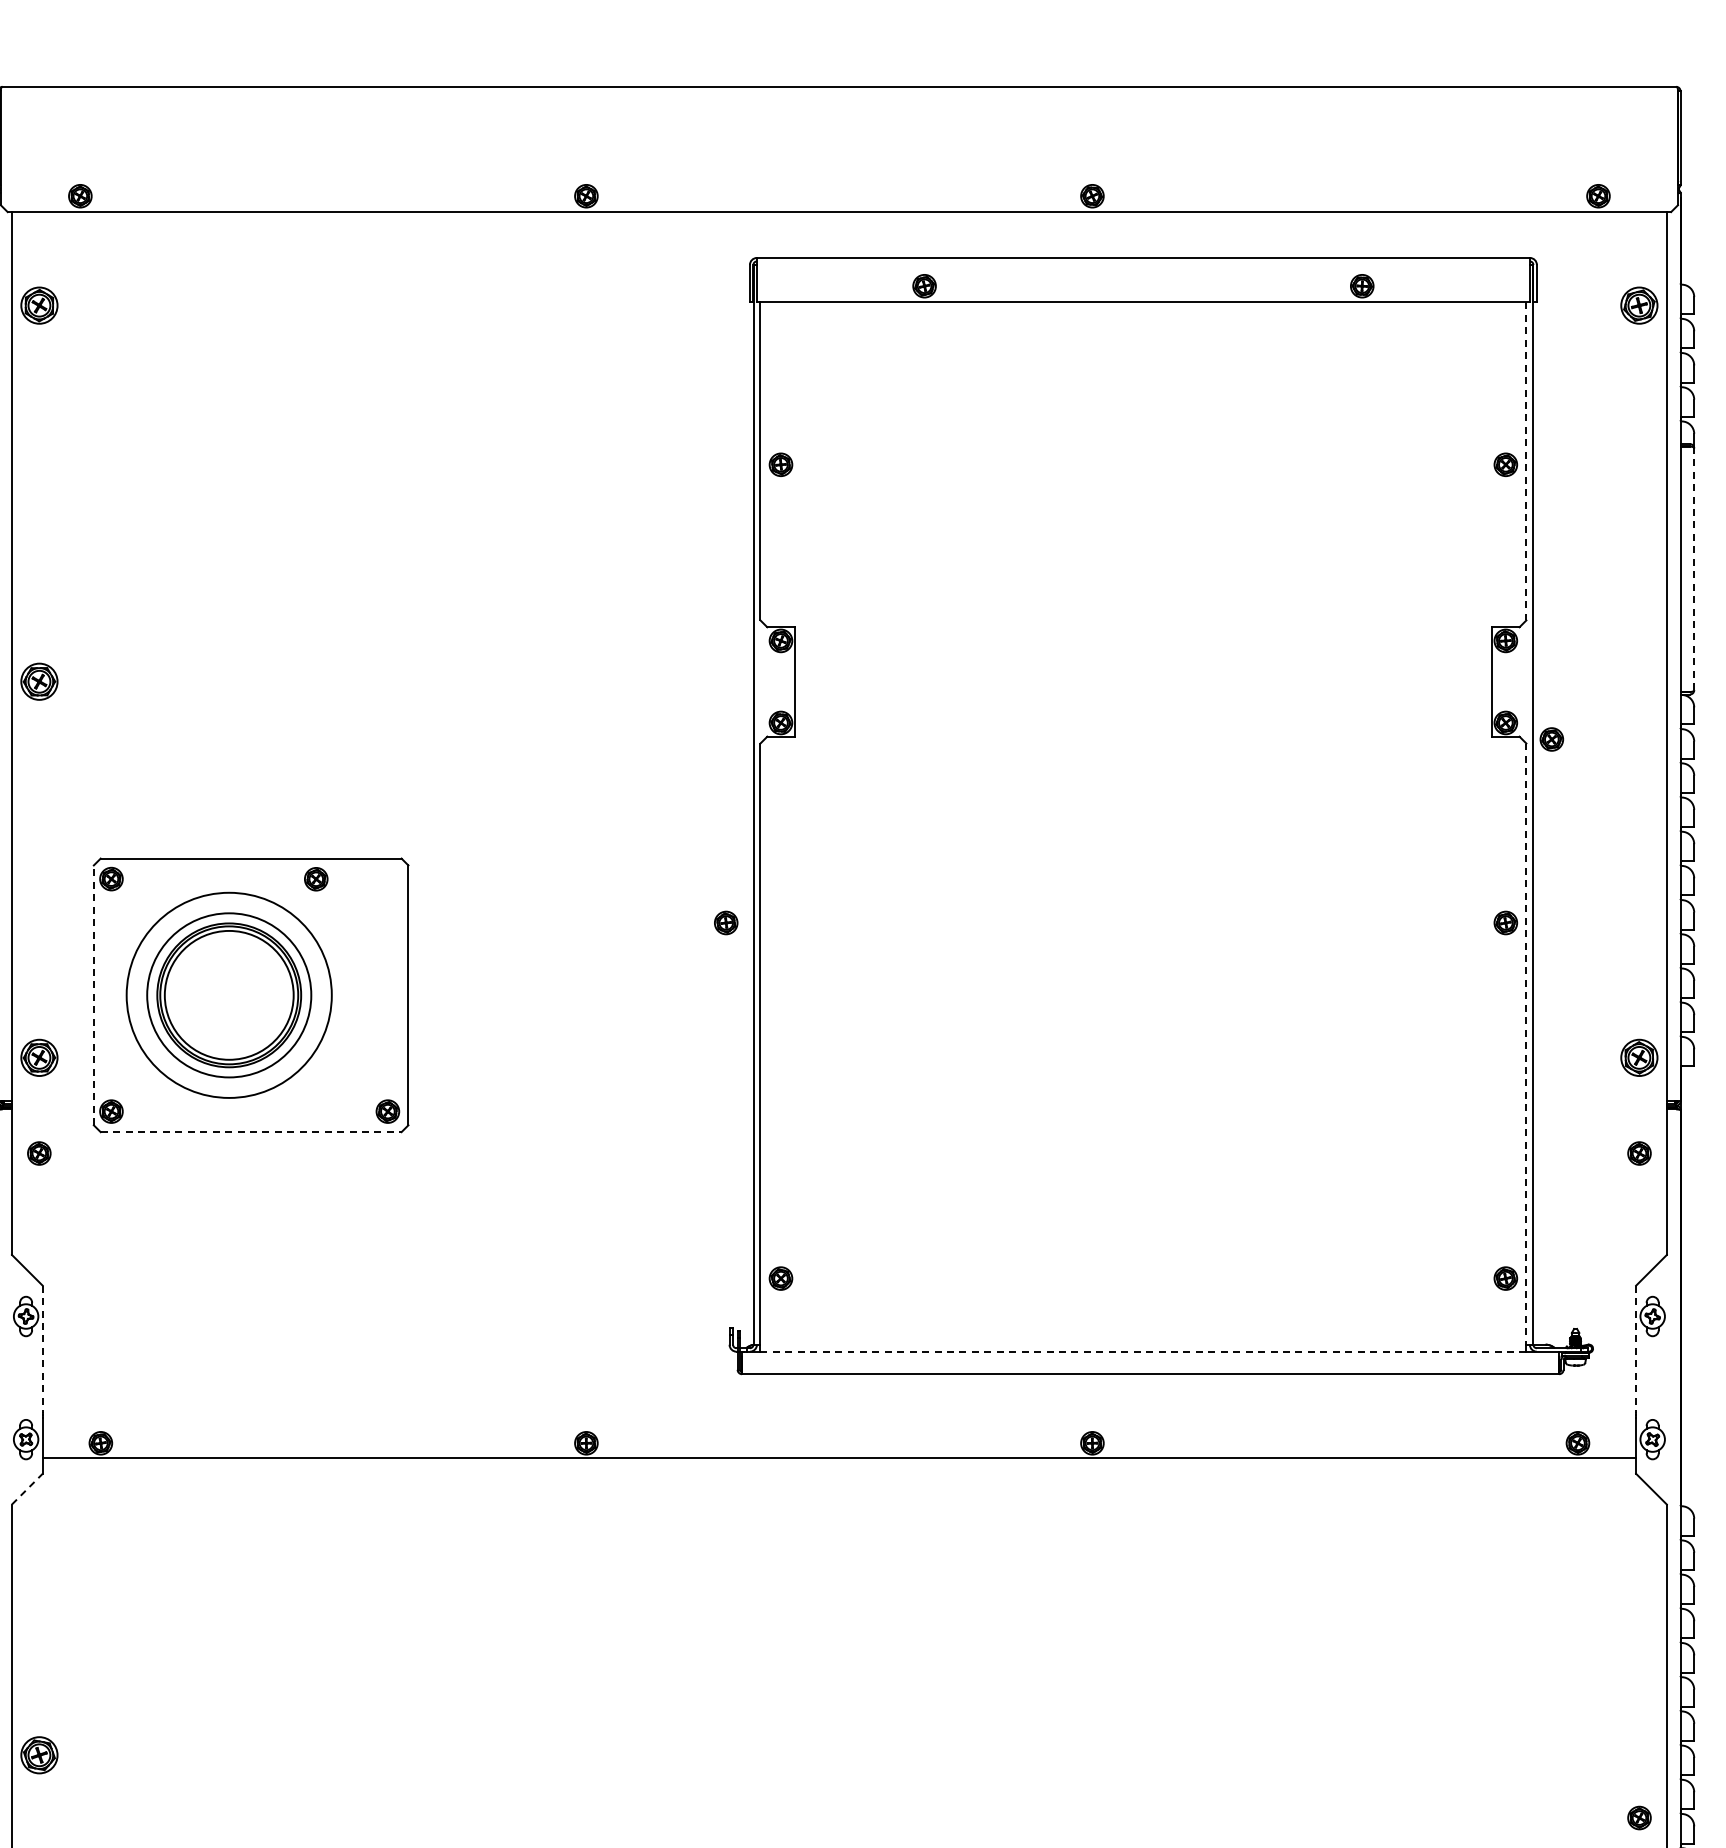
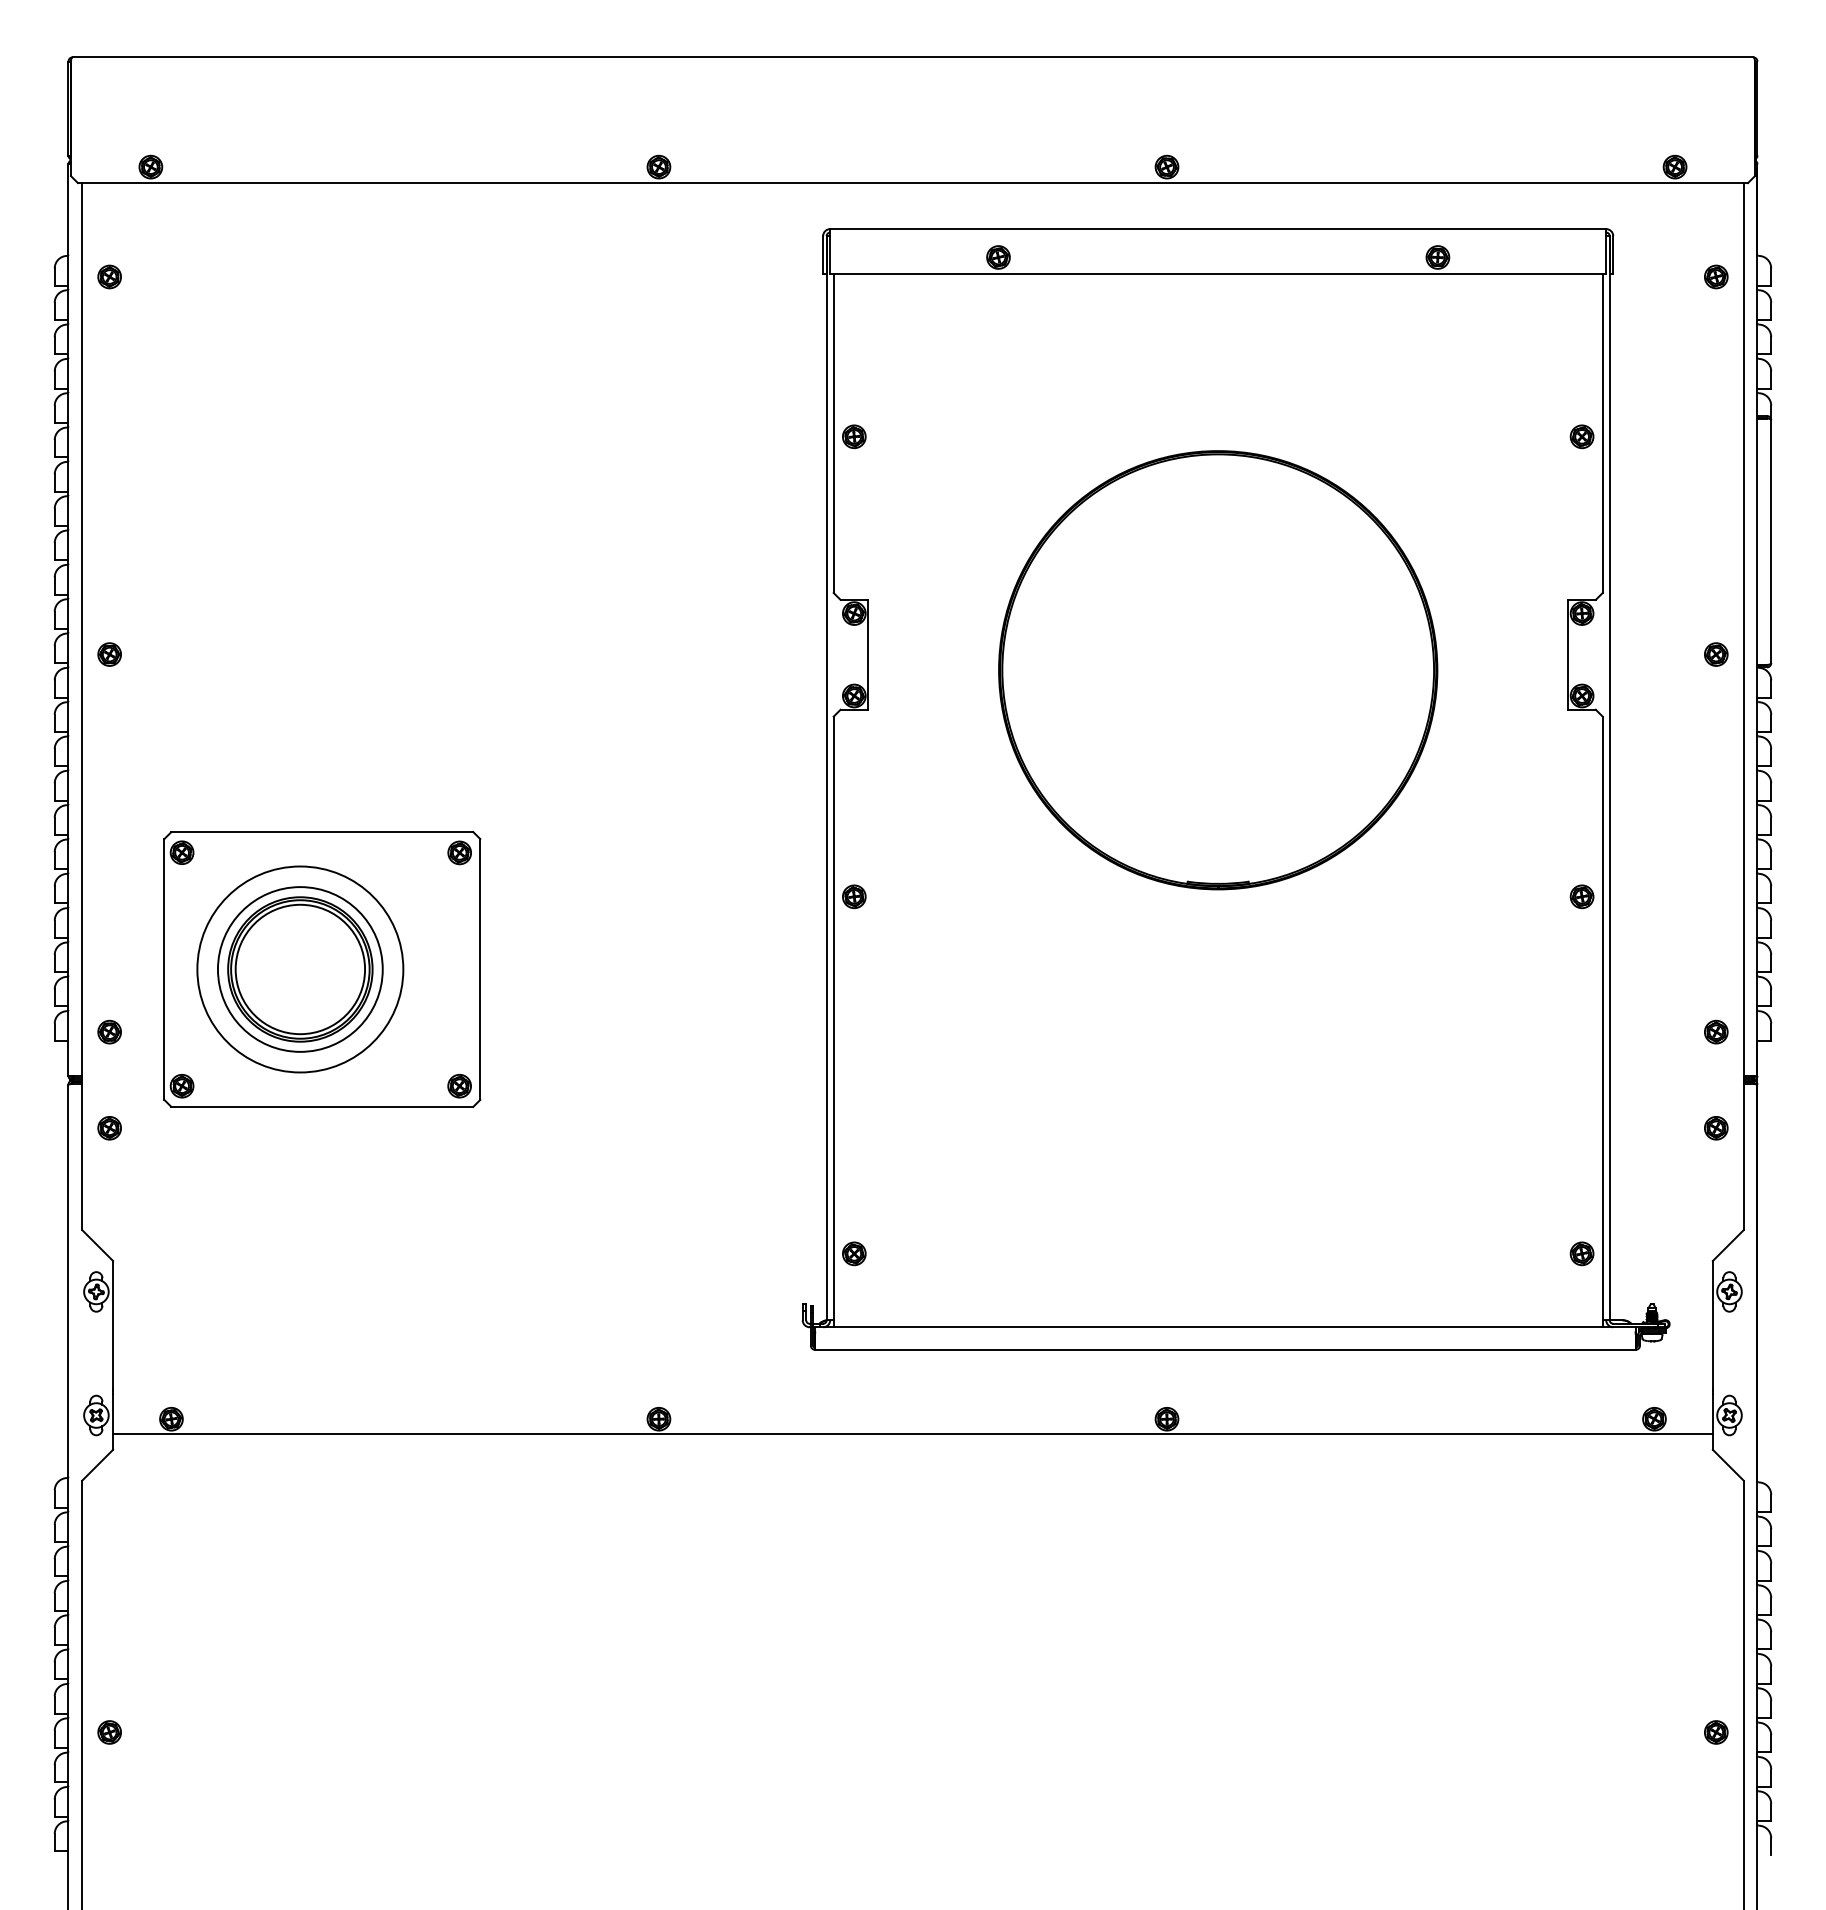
part: (39, 305) -> (109, 276), size x0.62
part: (1639, 305) -> (1716, 276), size x0.62
line: (1526, 461) -> (1602, 433), dashed -> solid
line: (1694, 569) -> (1771, 541), dashed -> solid
part: (39, 681) -> (109, 654), size x0.62
part: (1143, 697) -> (1218, 670), added
part: (1552, 739) -> (1716, 654), moved
part: (316, 878) -> (459, 852), moved
part: (726, 922) -> (854, 896), moved
line: (93, 994) -> (164, 968), dashed -> solid
line: (1526, 1044) -> (1602, 1018), dashed -> solid
part: (39, 1057) -> (109, 1031), size x0.62
part: (1639, 1057) -> (1716, 1031), size x0.62
line: (251, 1131) -> (322, 1106), dashed -> solid
line: (43, 1348) -> (113, 1324), dashed -> solid
line: (1635, 1348) -> (1712, 1324), dashed -> solid
line: (1142, 1351) -> (1217, 1327), dashed -> solid
line: (27, 1489) -> (97, 1465), dashed -> solid
part: (39, 1755) -> (109, 1732), size x0.62
part: (1639, 1818) -> (1716, 1732), moved

